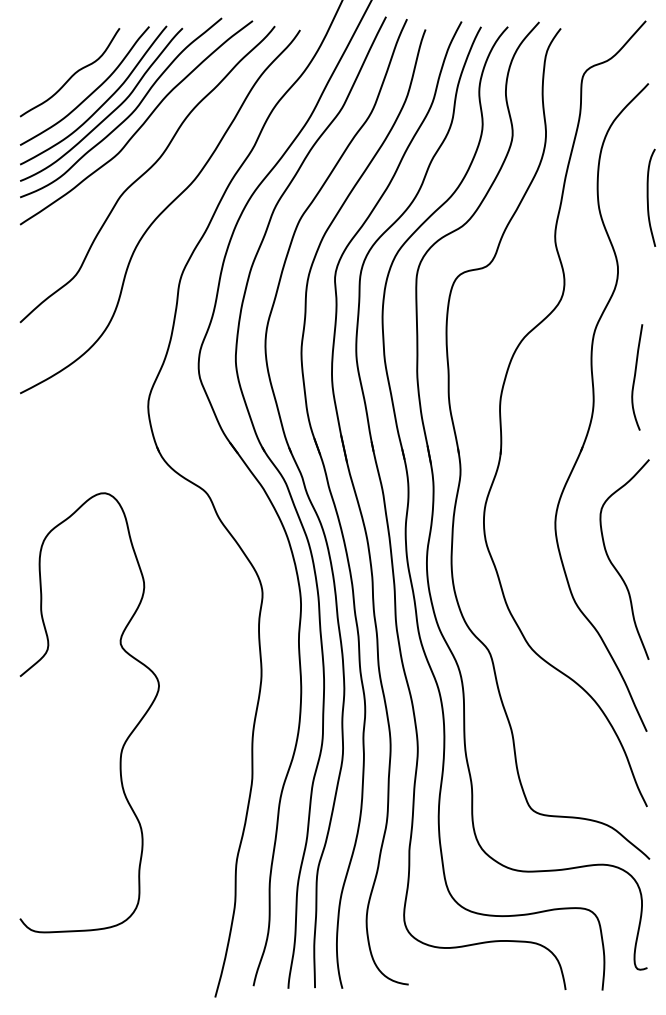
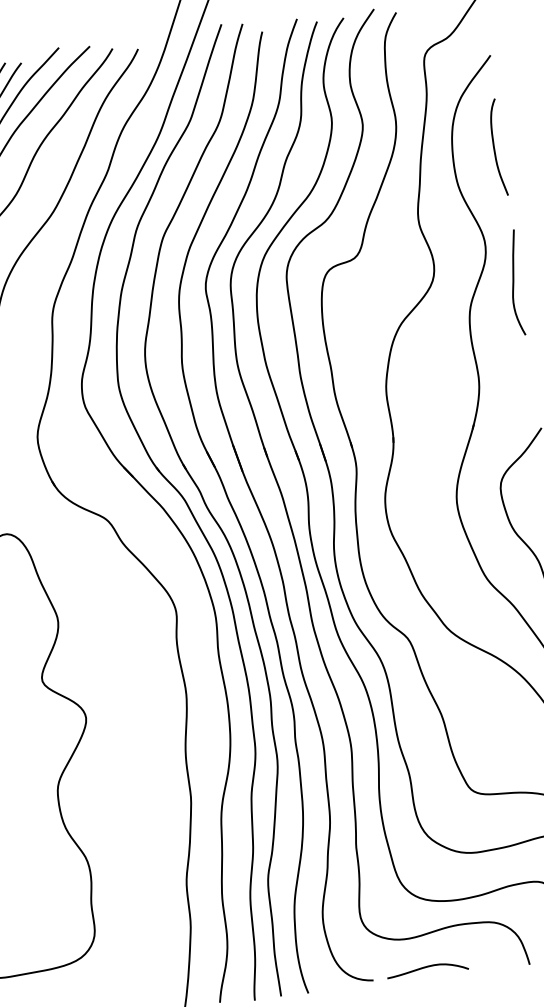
curve: (648, 197) -> (494, 147), moved
curve: (635, 377) -> (514, 283), moved
curve: (463, 979) -> (427, 968), added

